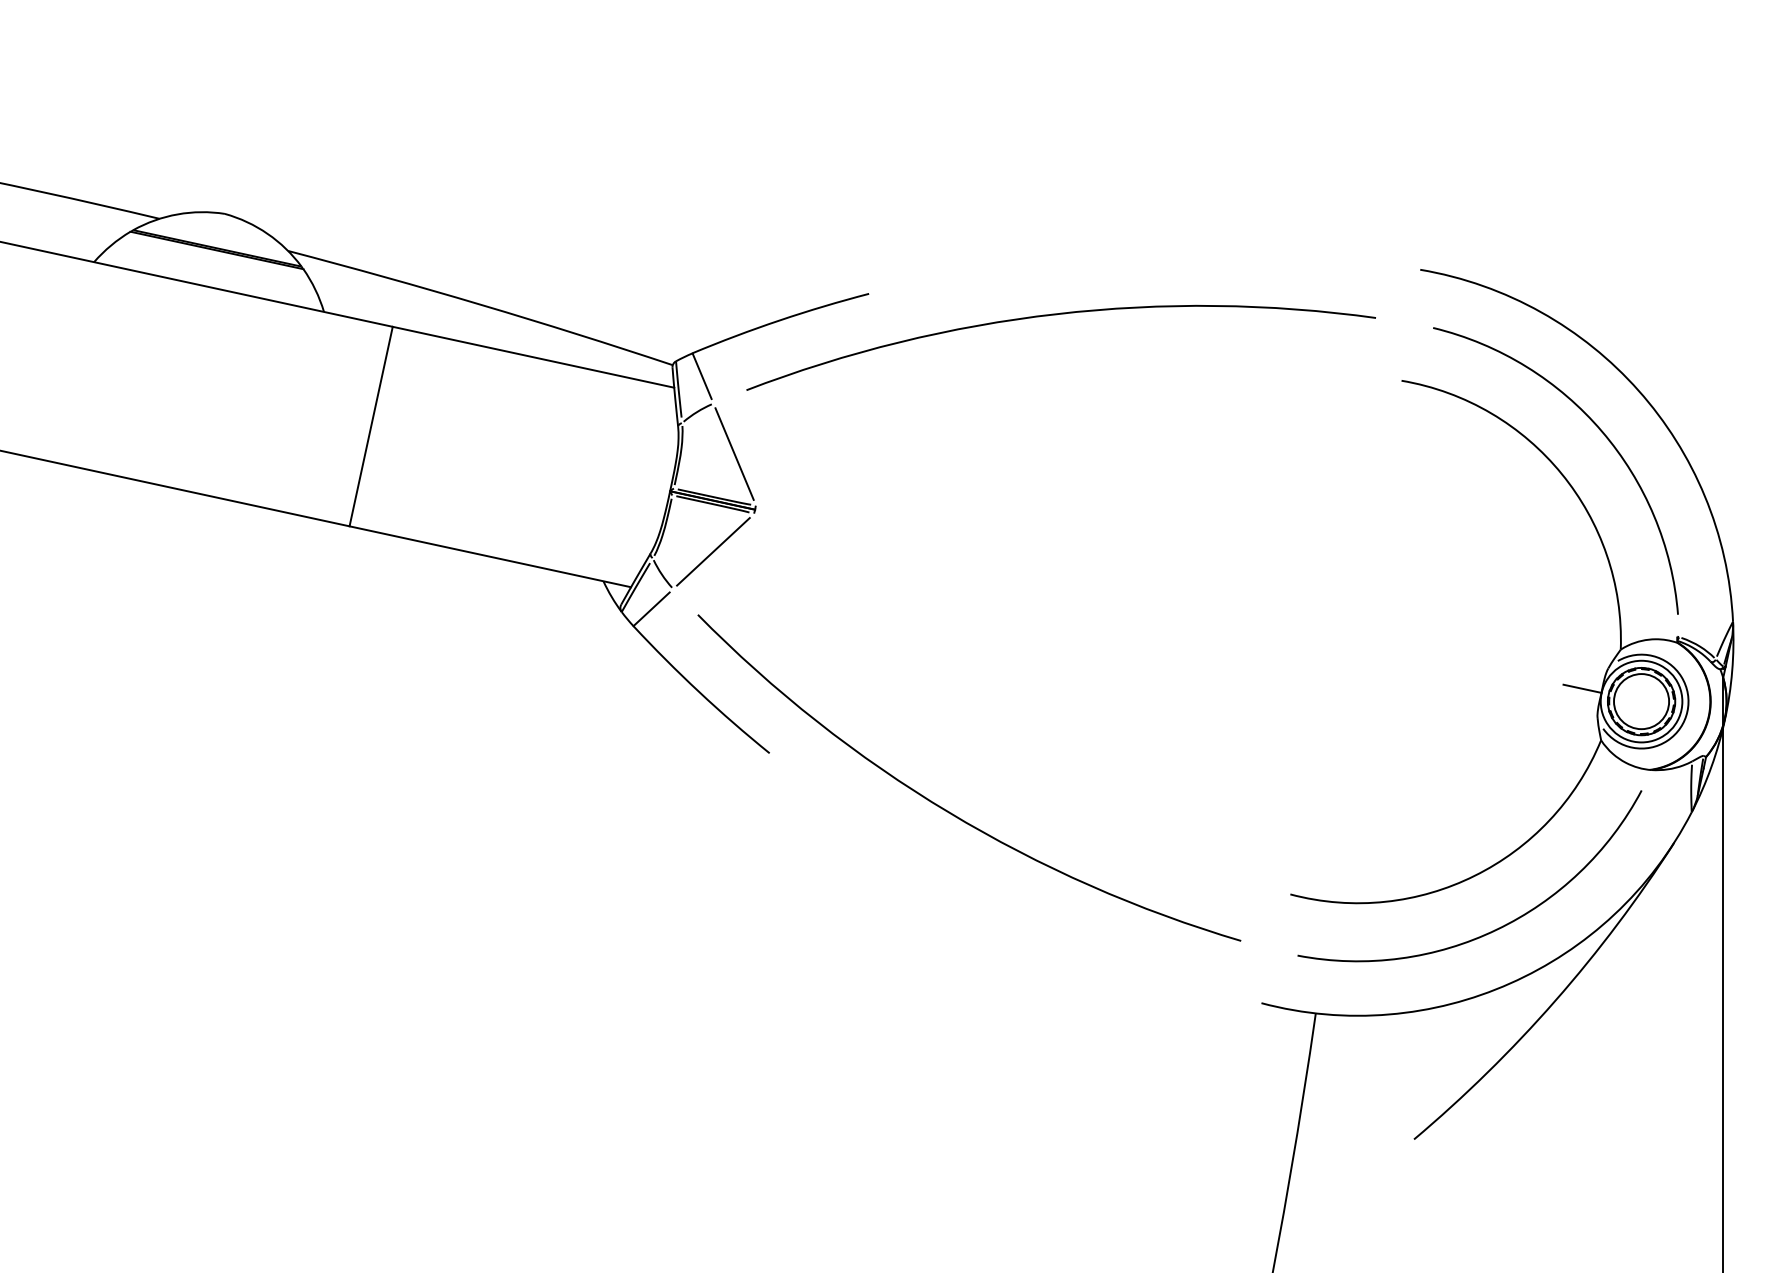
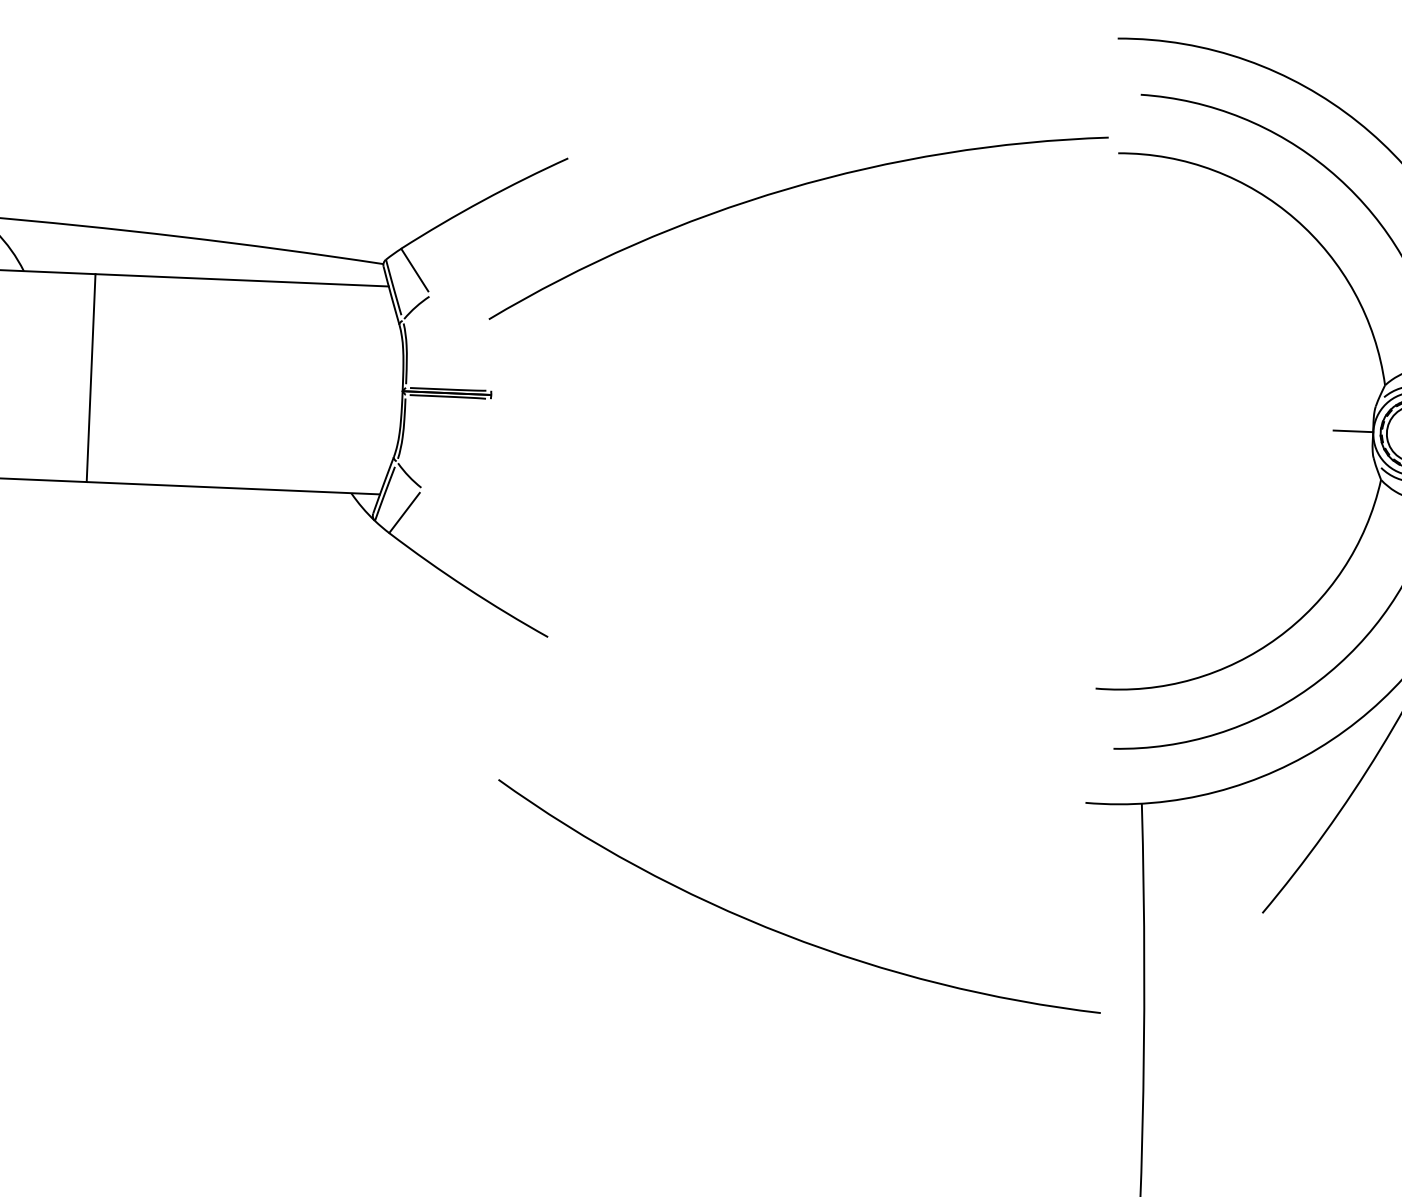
arc: (1056, 315) -> (787, 190), moved
line: (734, 453) -> (460, 342), removed
line: (713, 551) -> (456, 444), removed
arc: (951, 812) -> (787, 934), moved

